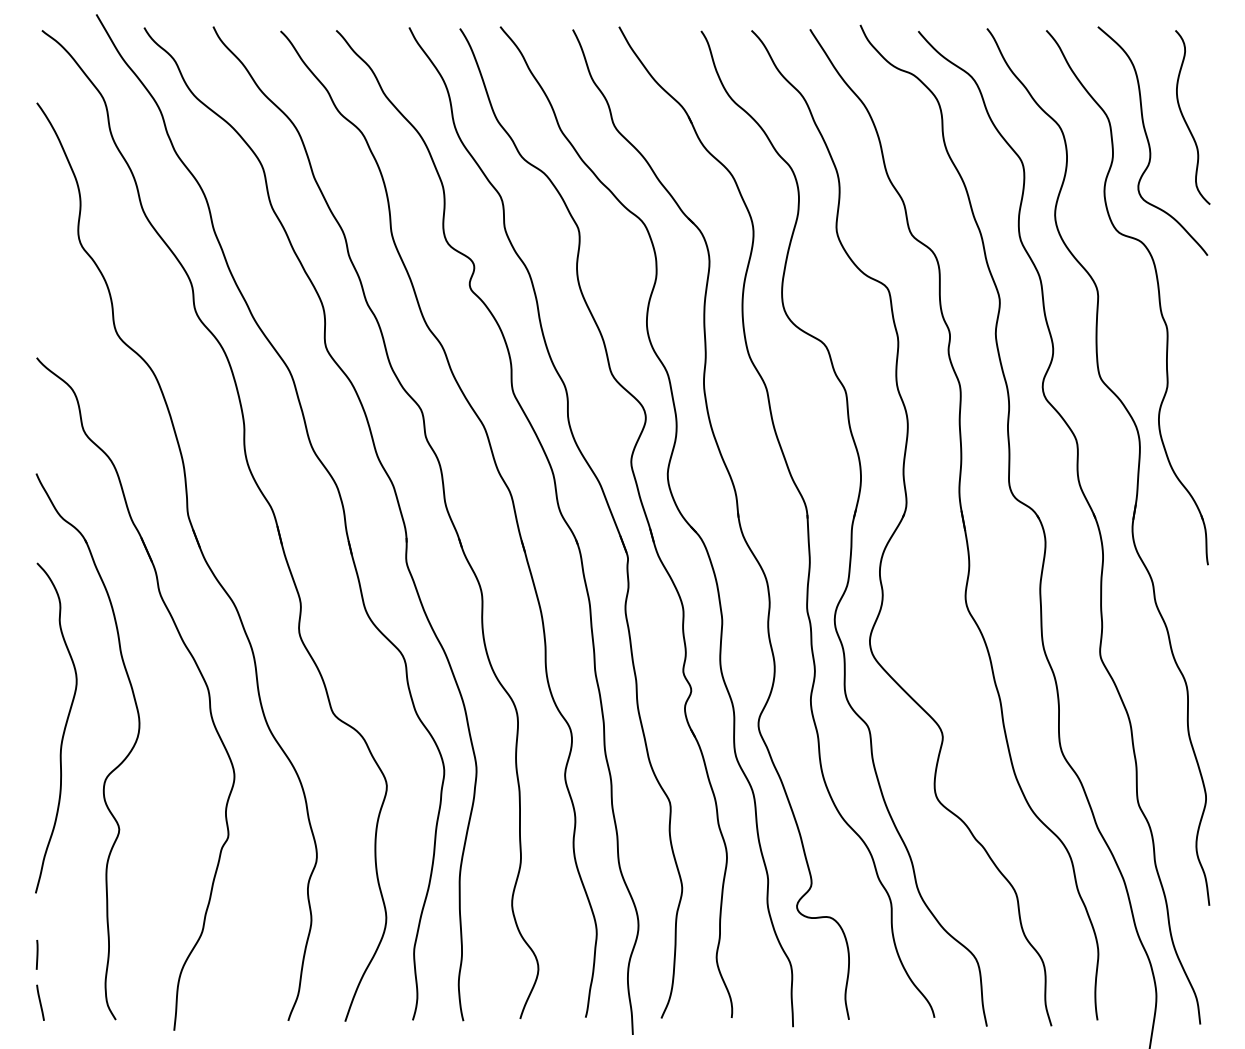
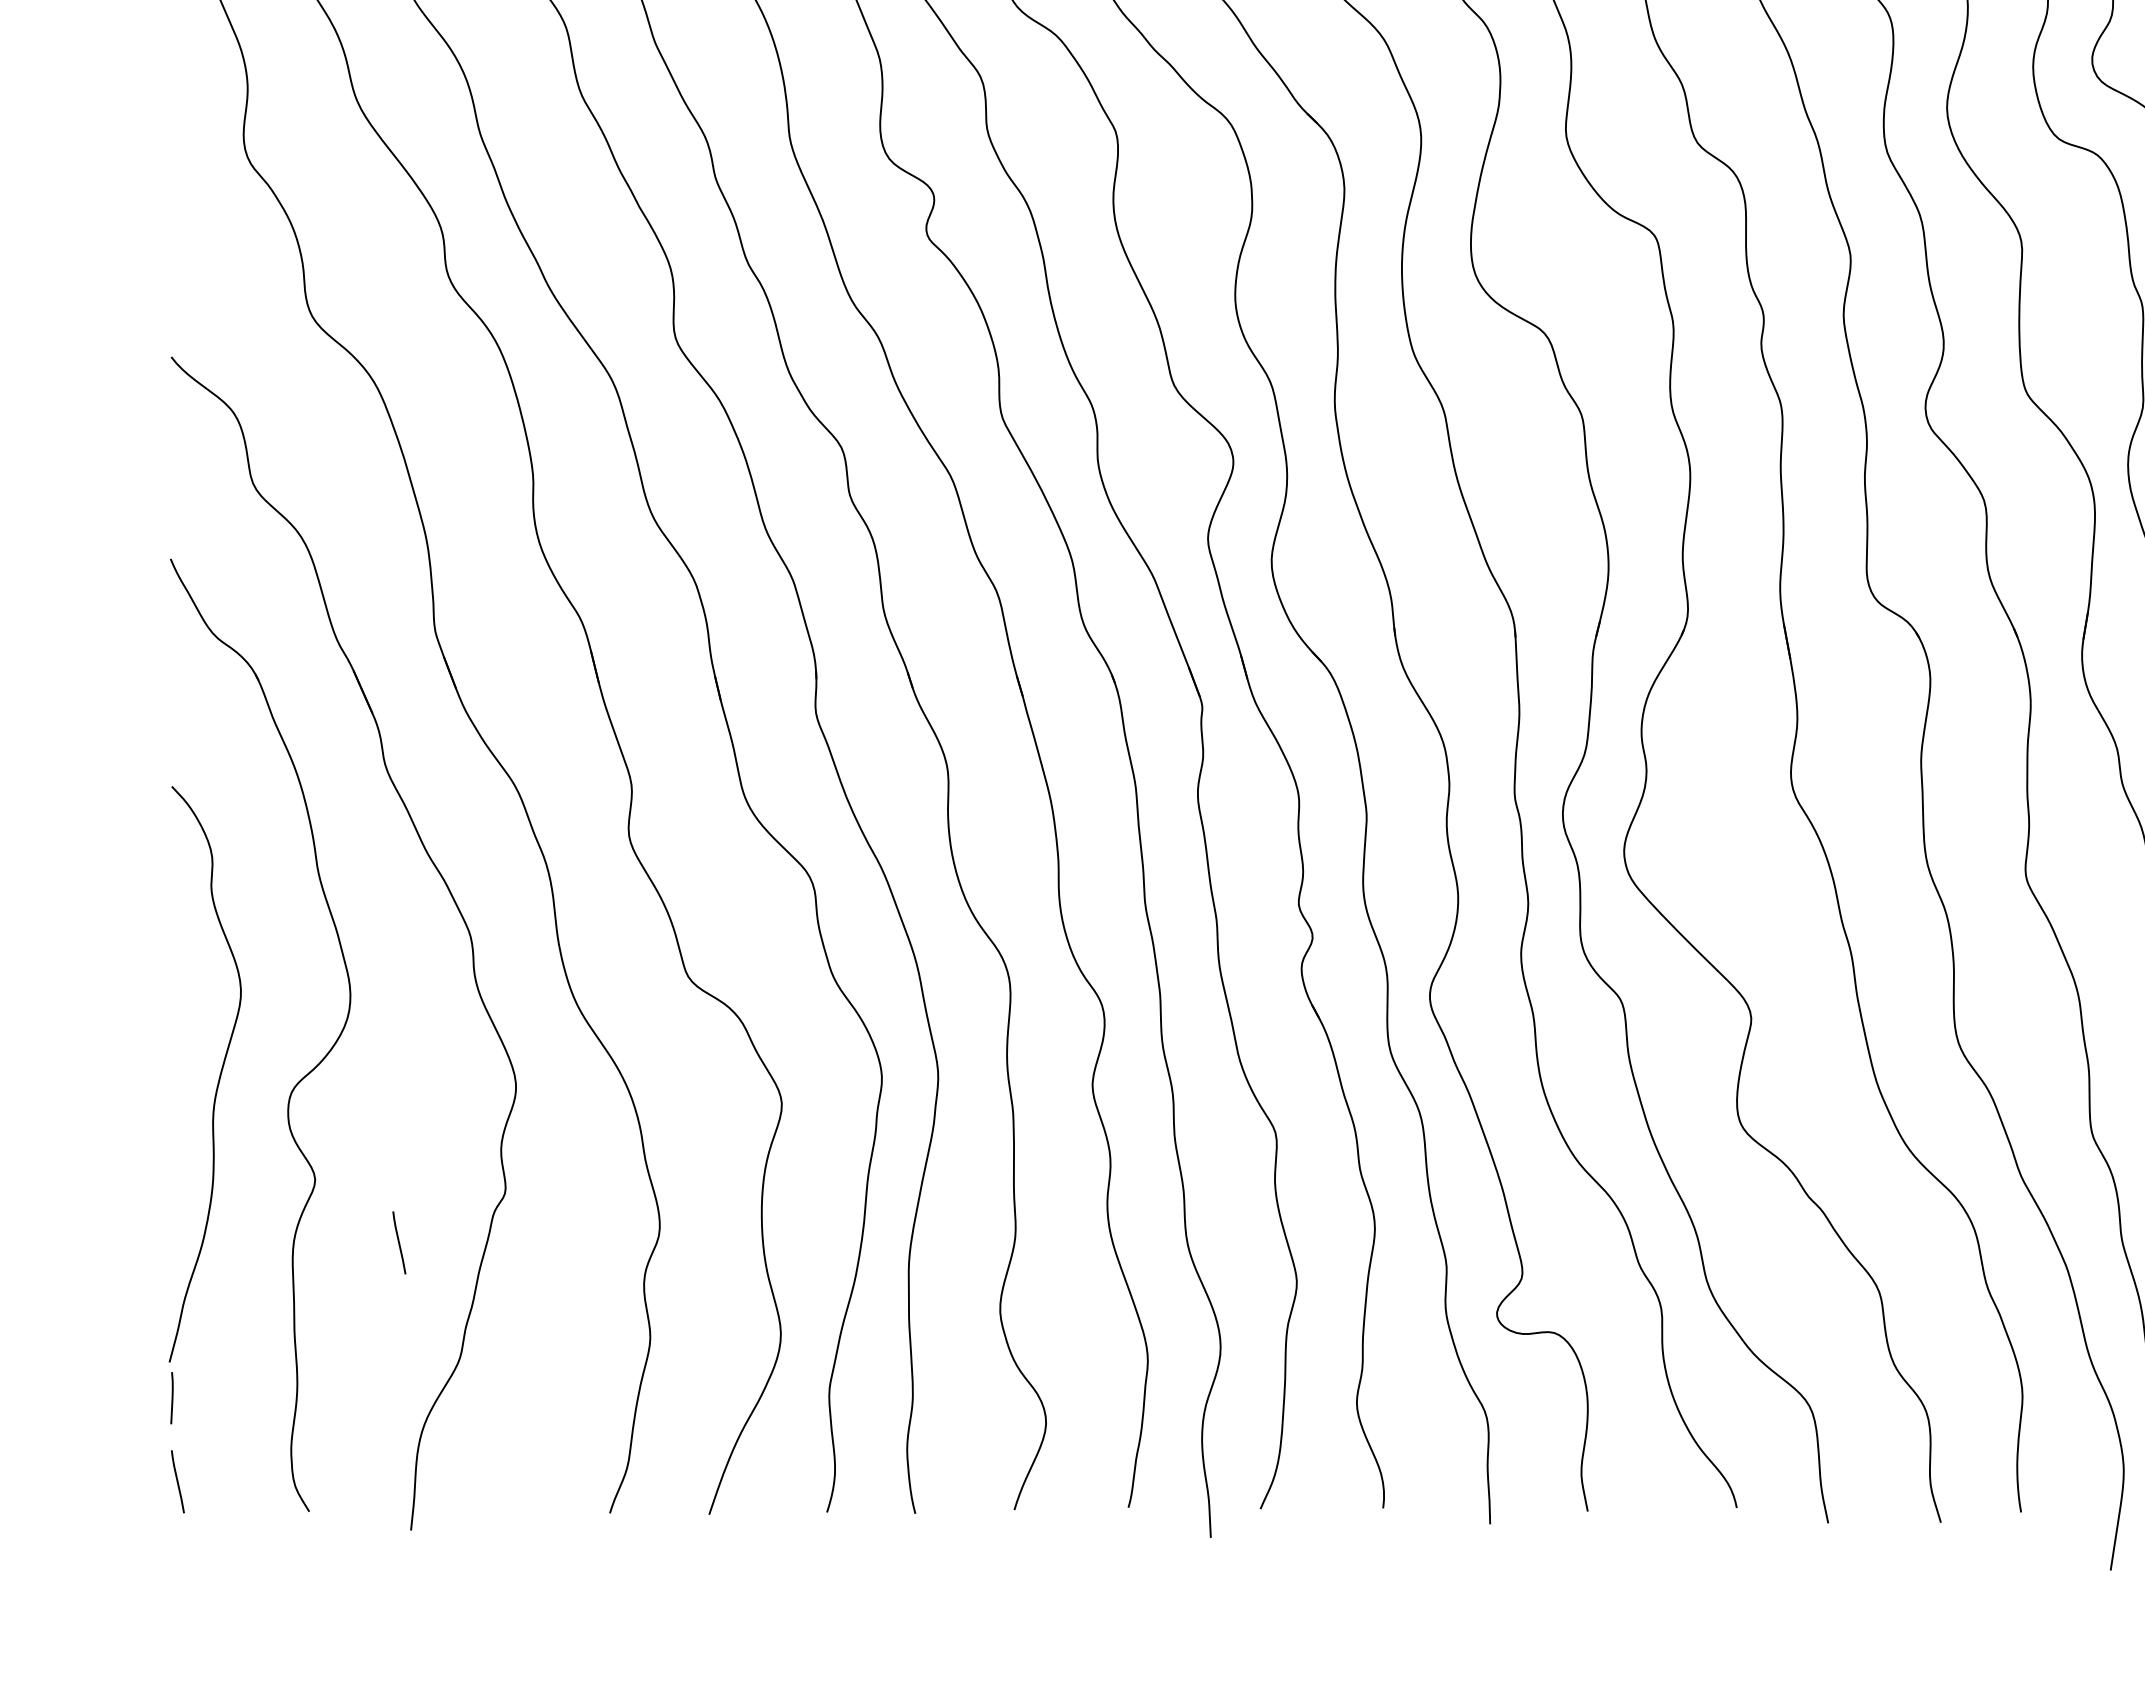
curve: (63, 729) -> (217, 1076), moved
line: (167, 865) -> (399, 1242), added

